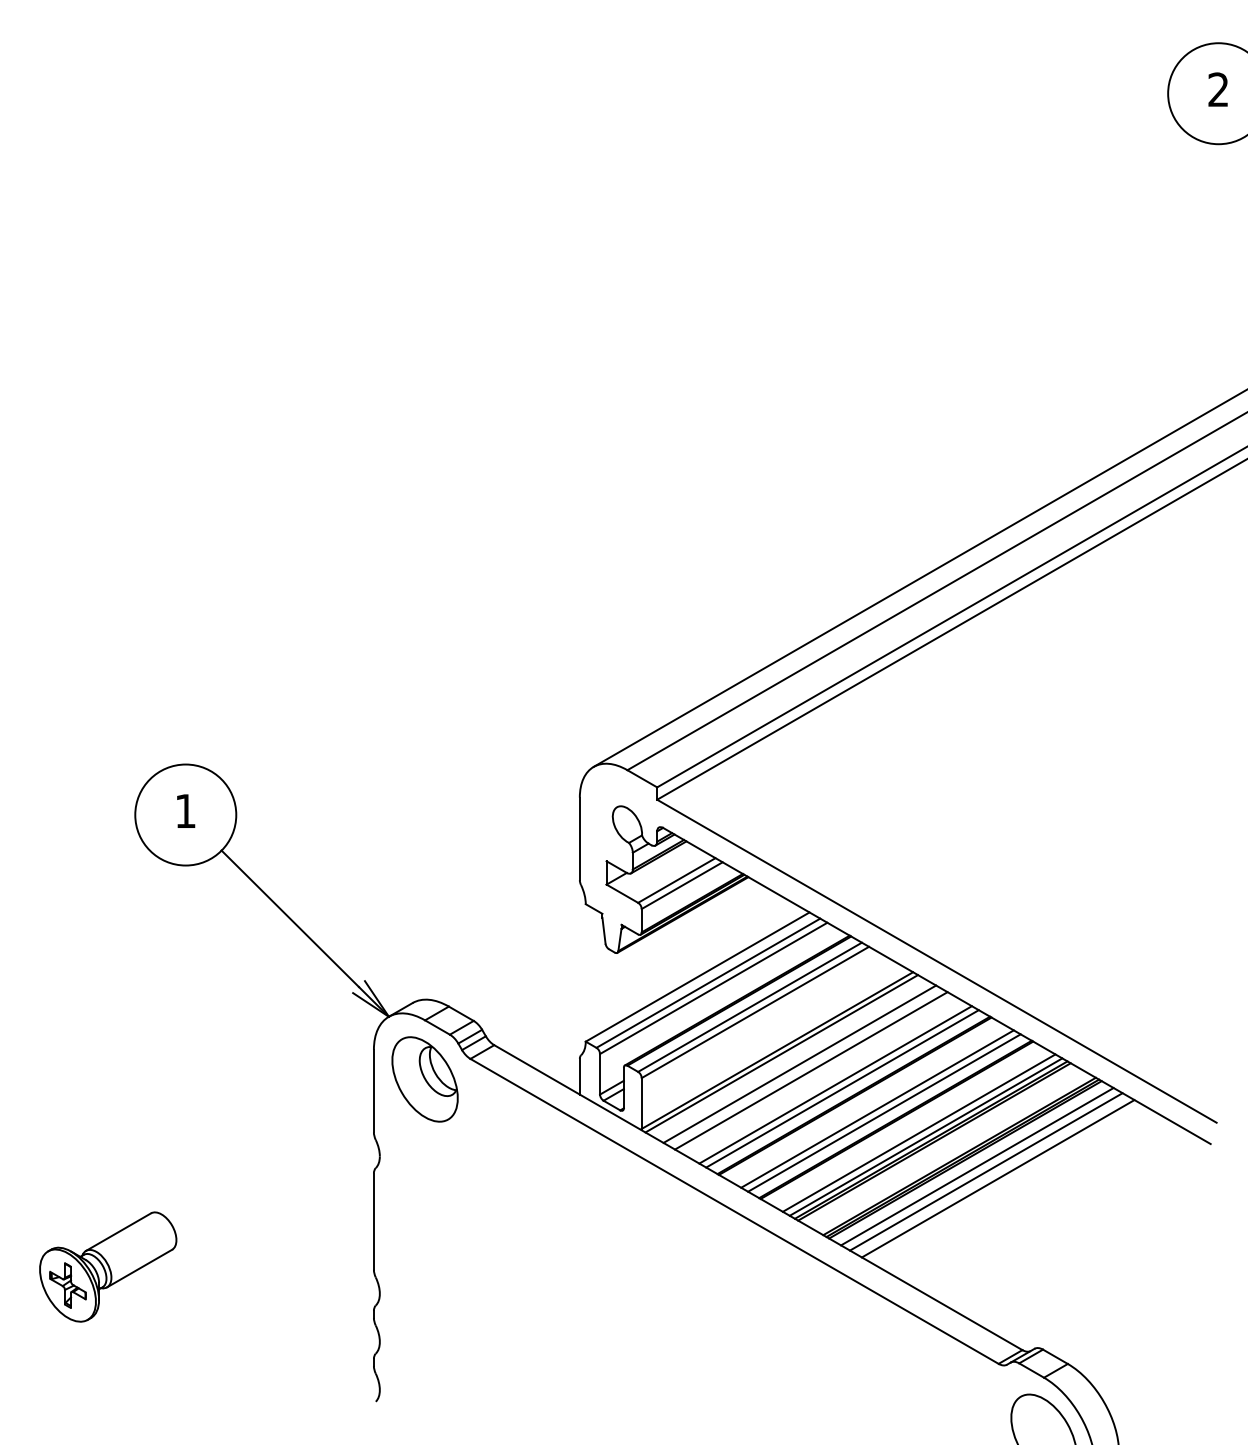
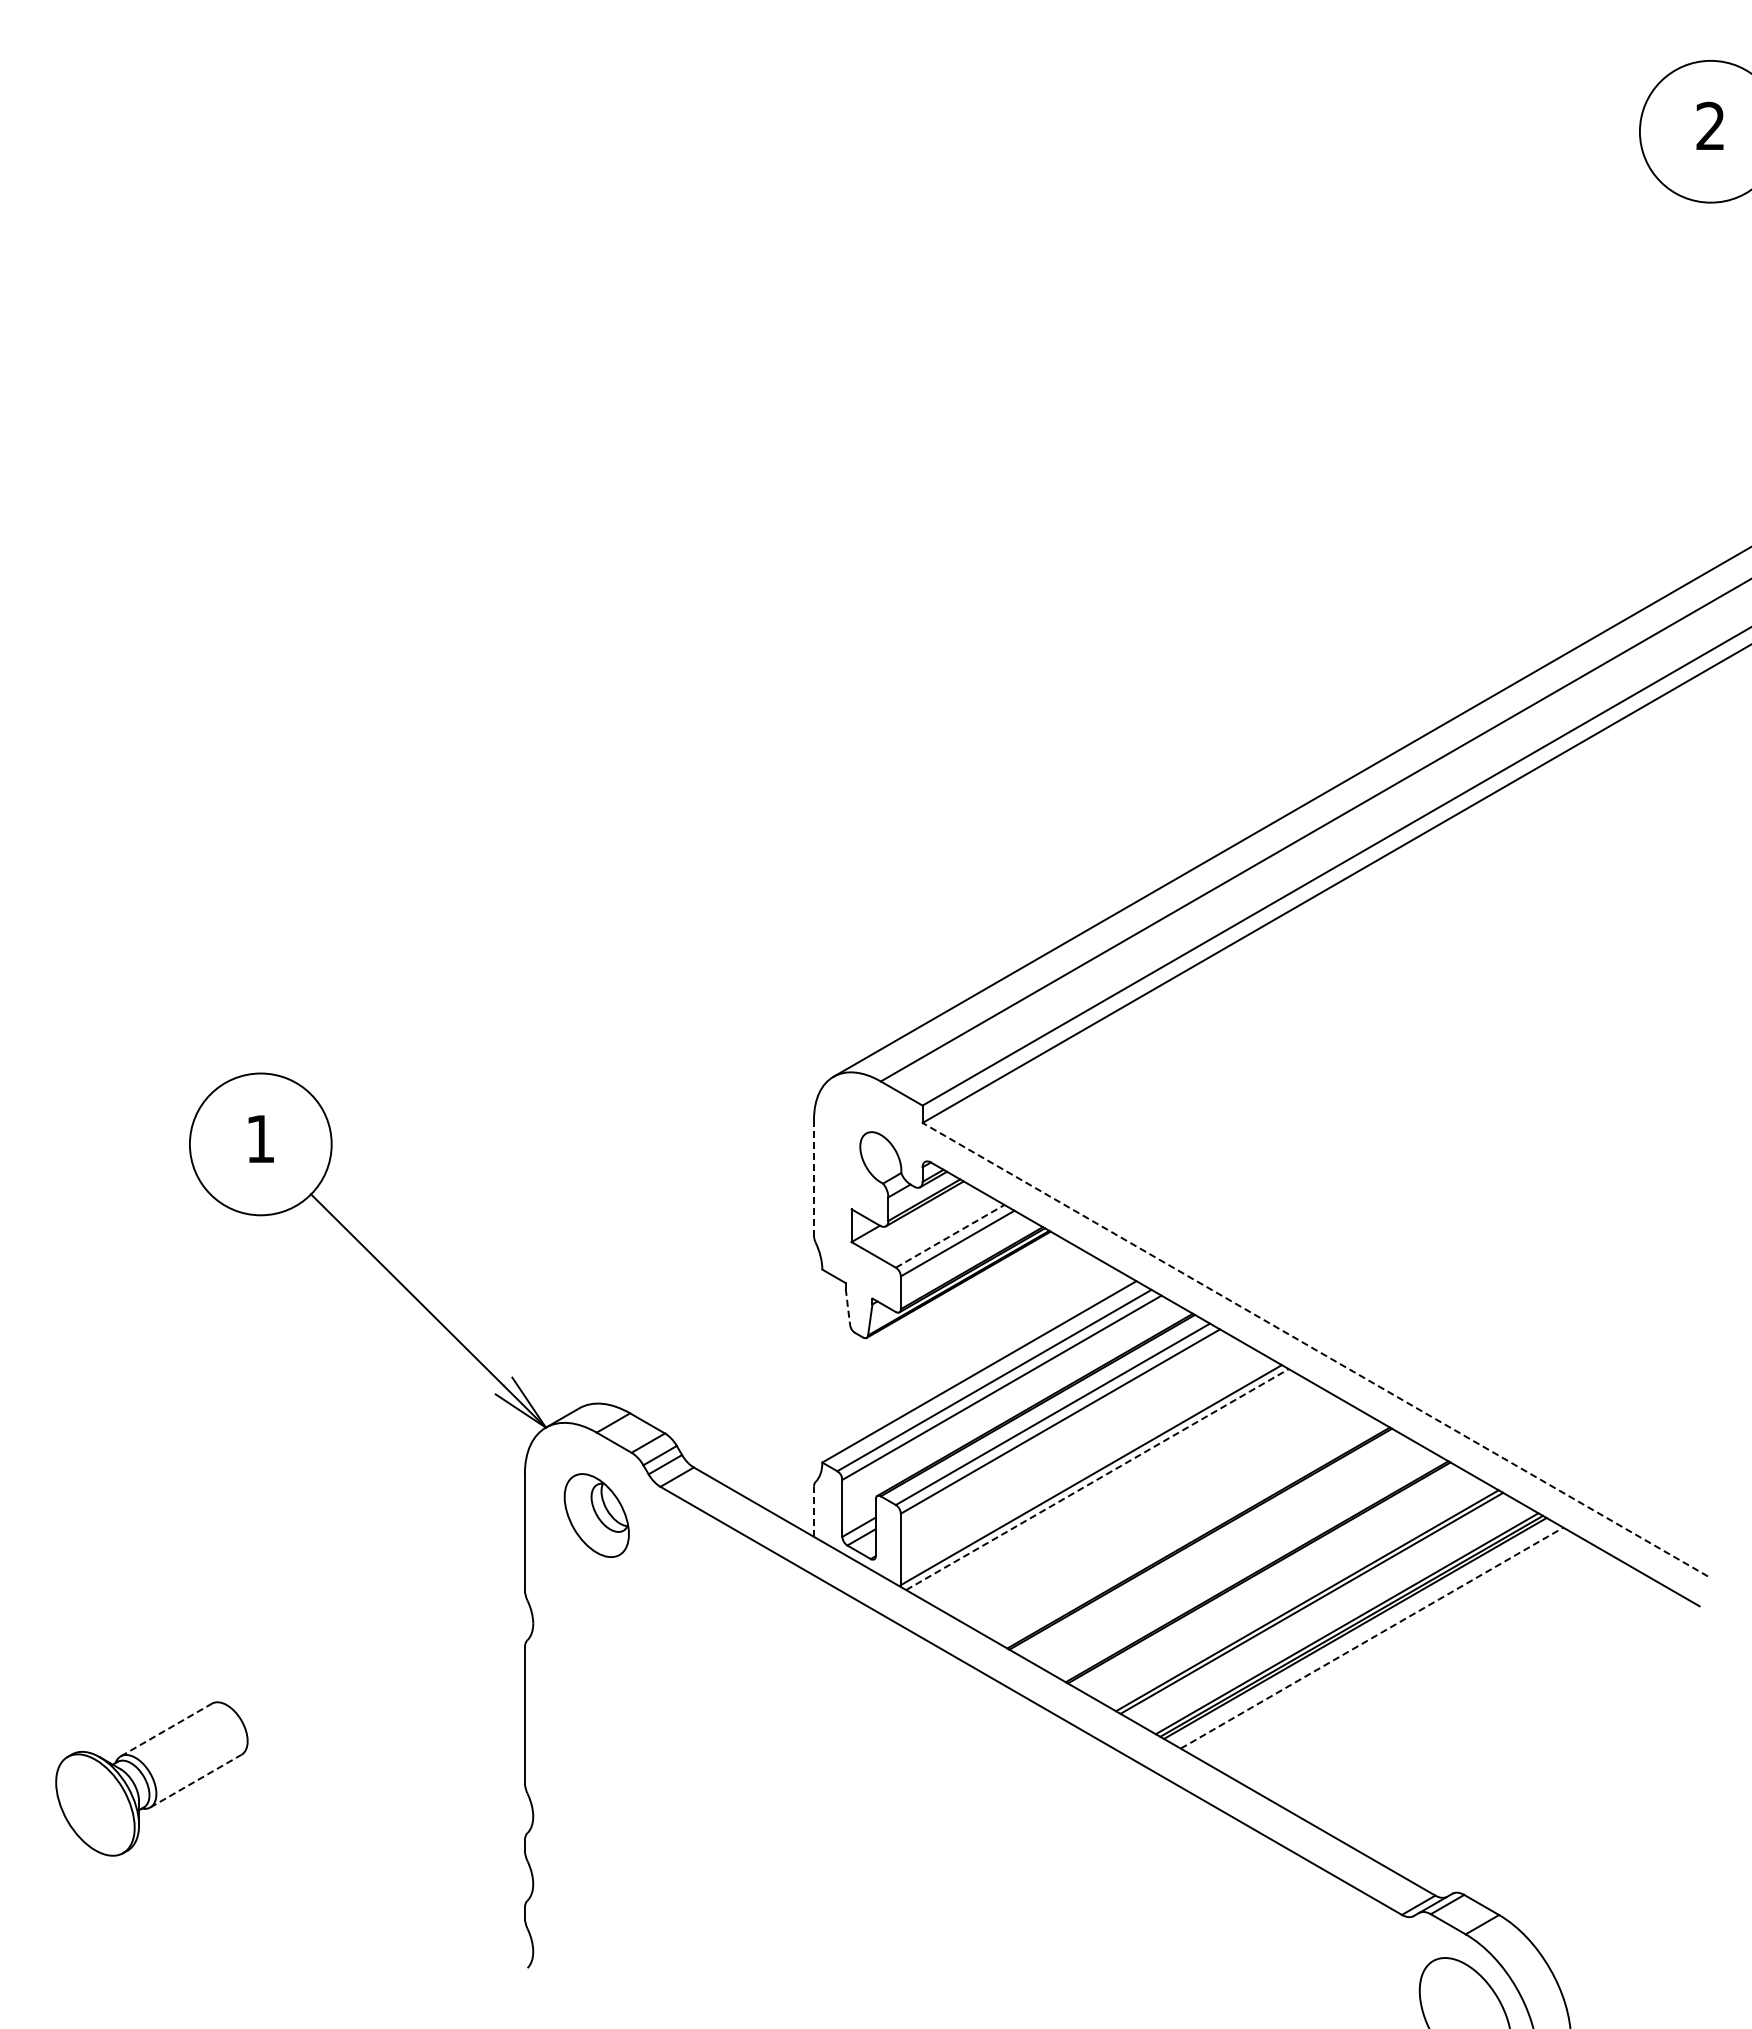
line: (579, 838) -> (813, 1177), solid -> dashed
line: (677, 880) -> (950, 1236), solid -> dashed
line: (603, 931) -> (847, 1307), solid -> dashed
line: (936, 961) -> (1314, 1349), solid -> dashed
line: (781, 1053) -> (1097, 1479), solid -> dashed
line: (799, 1063) -> (1122, 1493), removed
line: (810, 1070) -> (1138, 1503), removed
line: (579, 1076) -> (813, 1511), solid -> dashed
part: (424, 1079) -> (596, 1515), size x0.7
line: (835, 1084) -> (1172, 1522), removed
line: (842, 1088) -> (1182, 1528), removed
line: (877, 1108) -> (1231, 1556), removed
line: (884, 1112) -> (1241, 1562), removed
line: (919, 1132) -> (1290, 1590), removed
line: (925, 1137) -> (1299, 1596), removed
line: (977, 1166) -> (1372, 1638), solid -> dashed
line: (986, 1171) -> (1384, 1644), removed
line: (998, 1178) -> (1401, 1654), removed
line: (118, 1231) -> (166, 1729), solid -> dashed
line: (139, 1268) -> (195, 1781), solid -> dashed
part: (68, 1285) -> (95, 1804), removed

